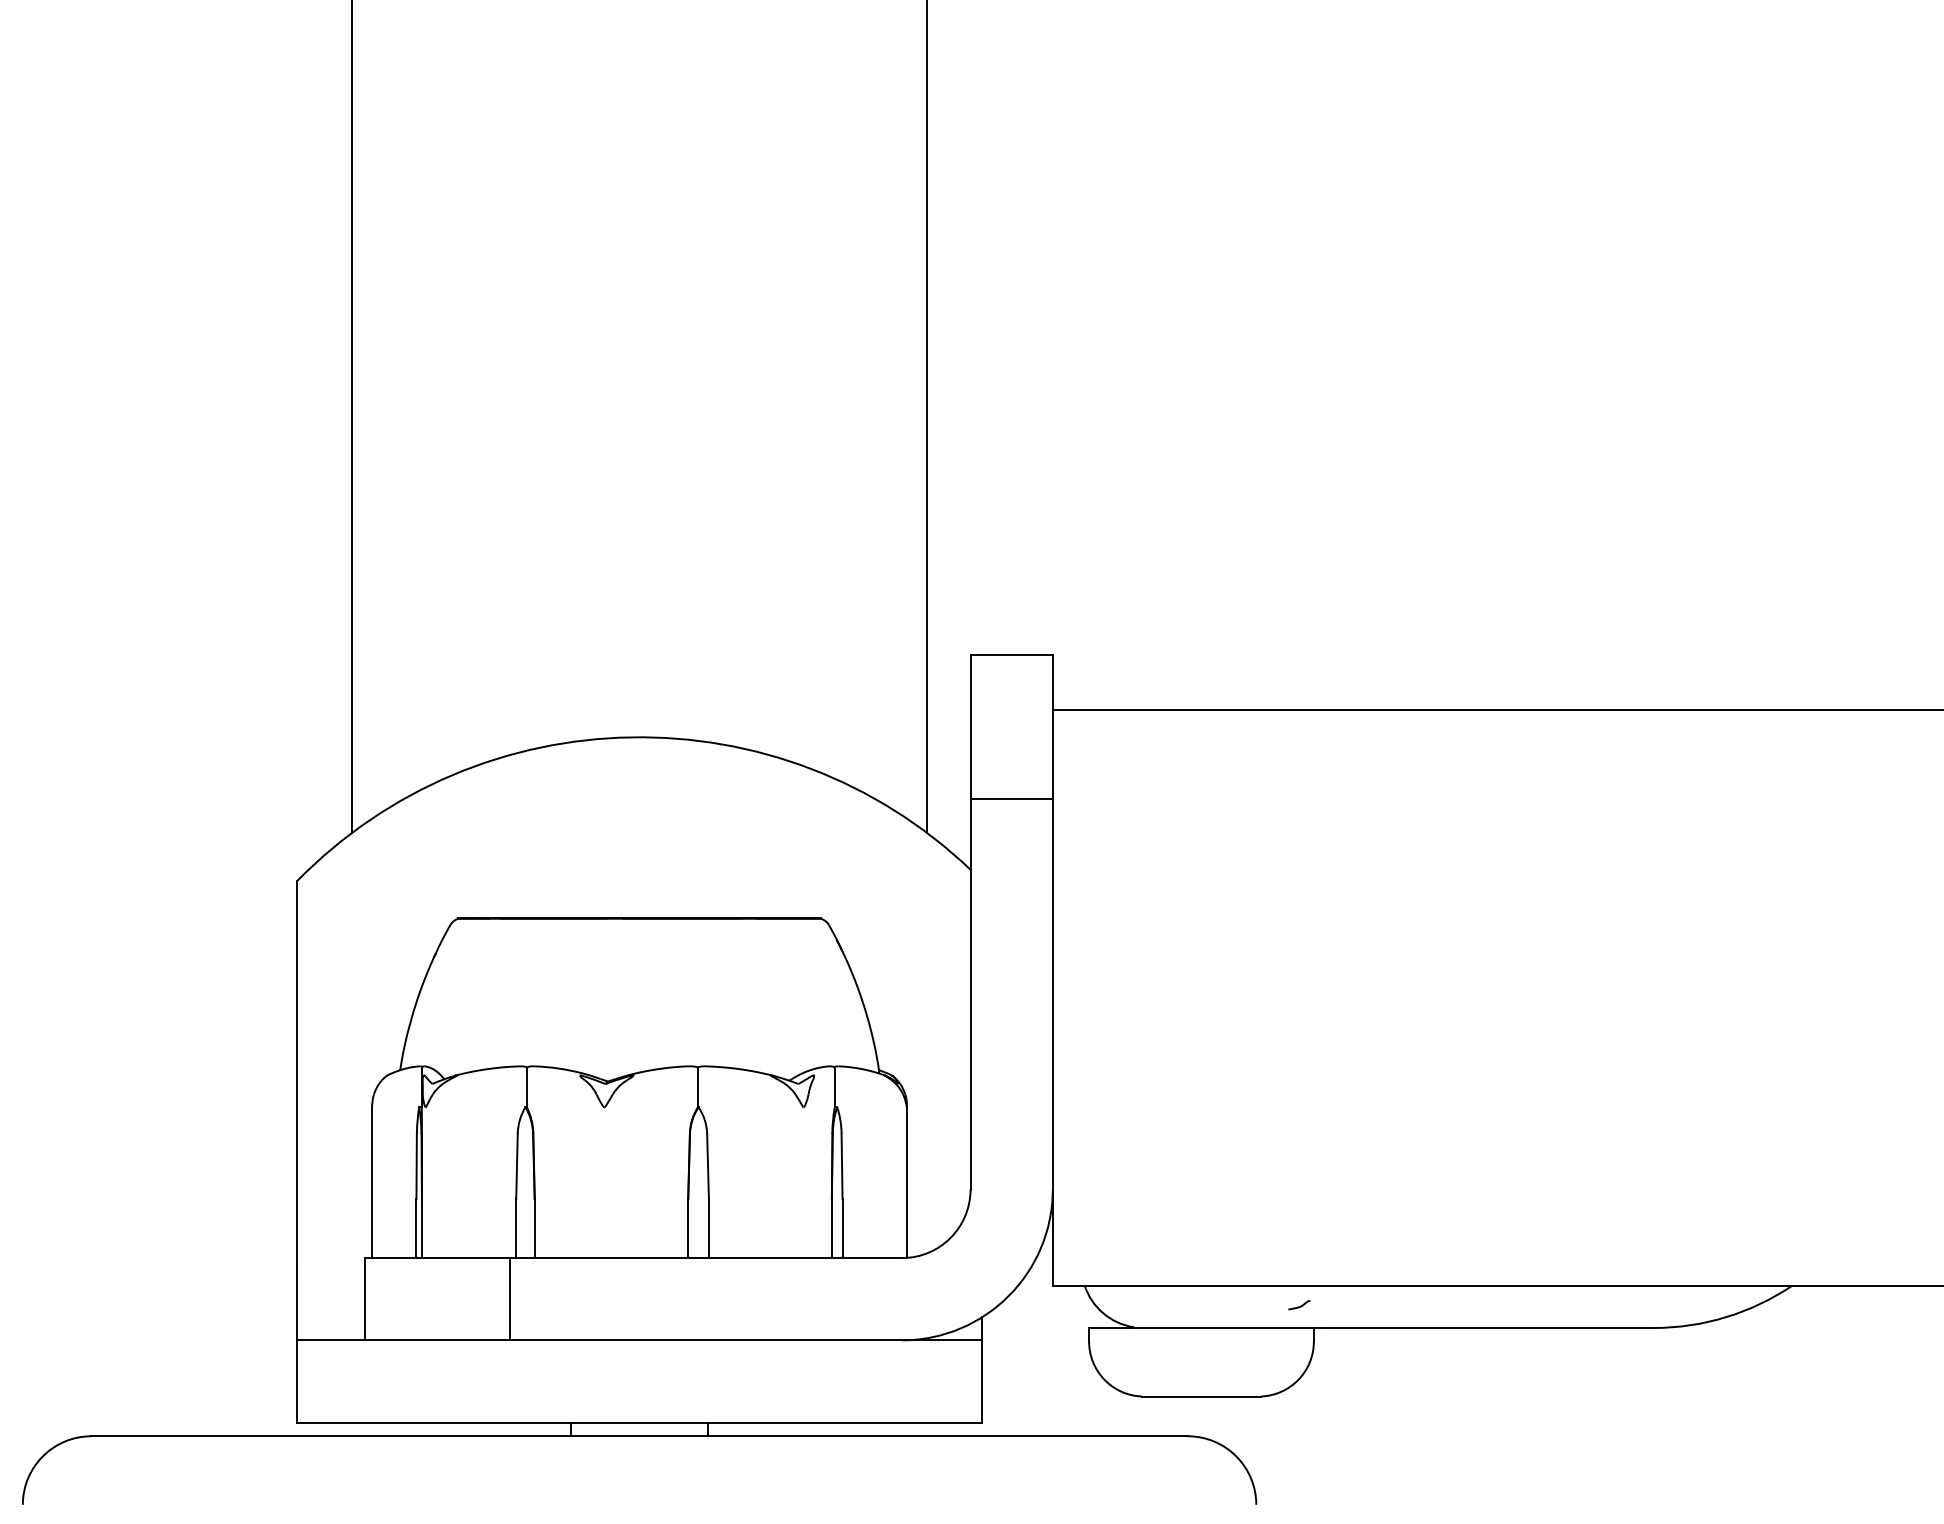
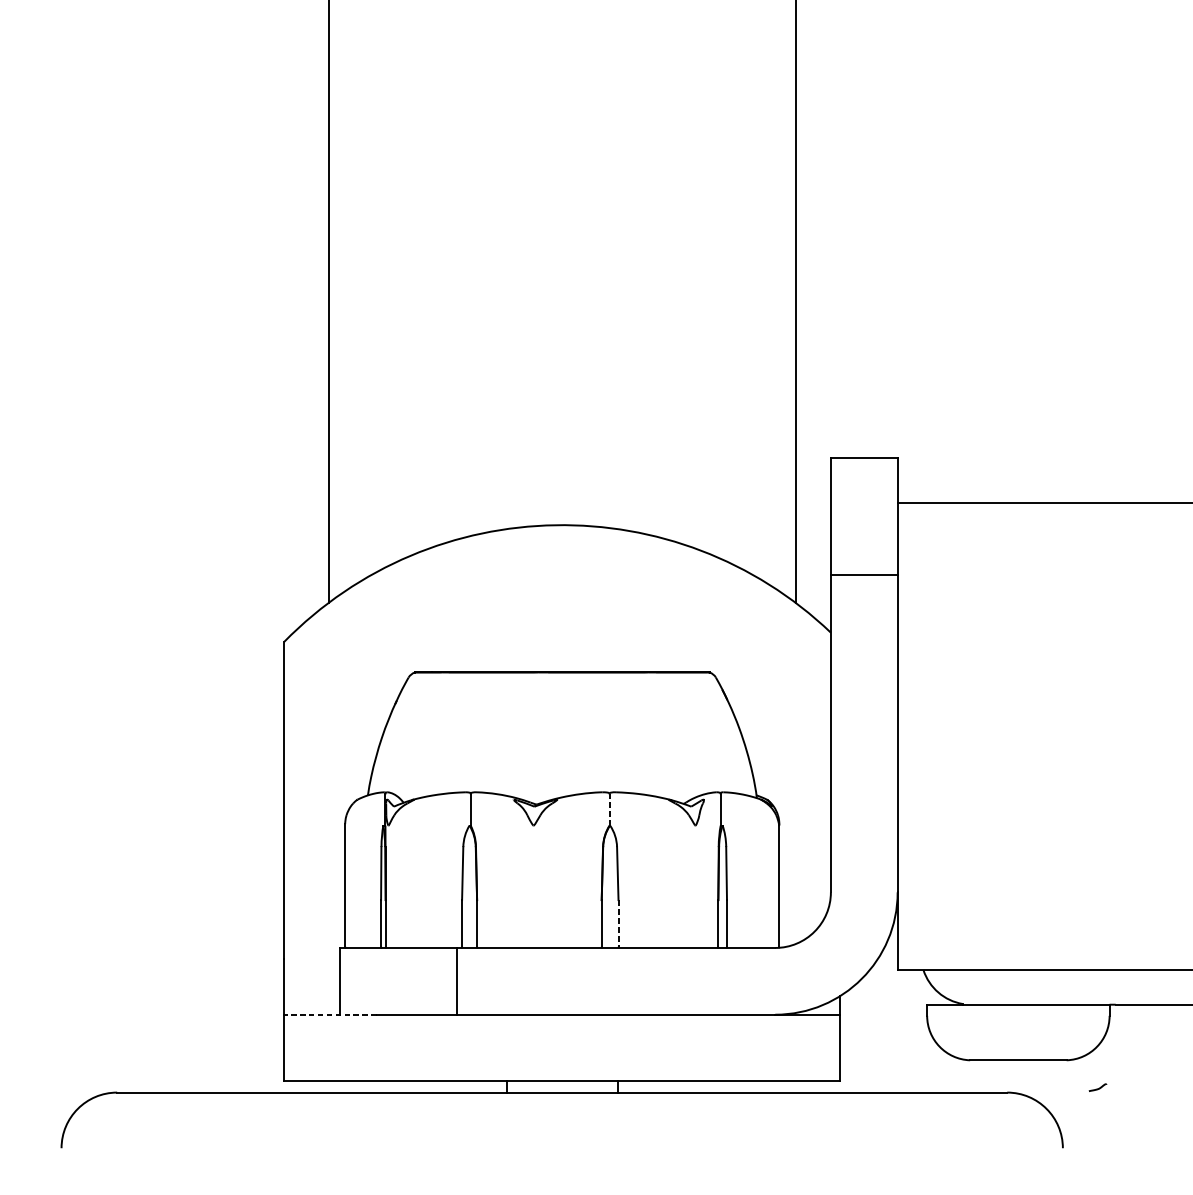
line: (697, 1087) -> (609, 809), solid -> dashed
line: (708, 1227) -> (618, 923), solid -> dashed
curve: (1300, 1305) -> (1098, 1087), moved
line: (353, 1340) -> (329, 1014), solid -> dashed

